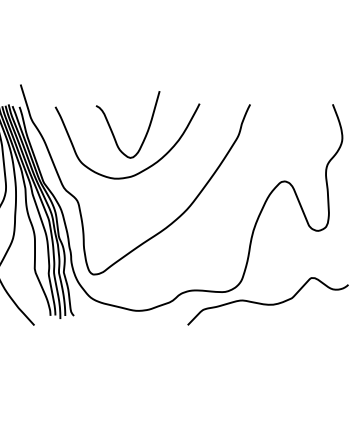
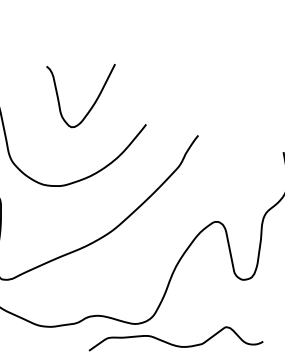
curve: (113, 132) -> (59, 97), moved

